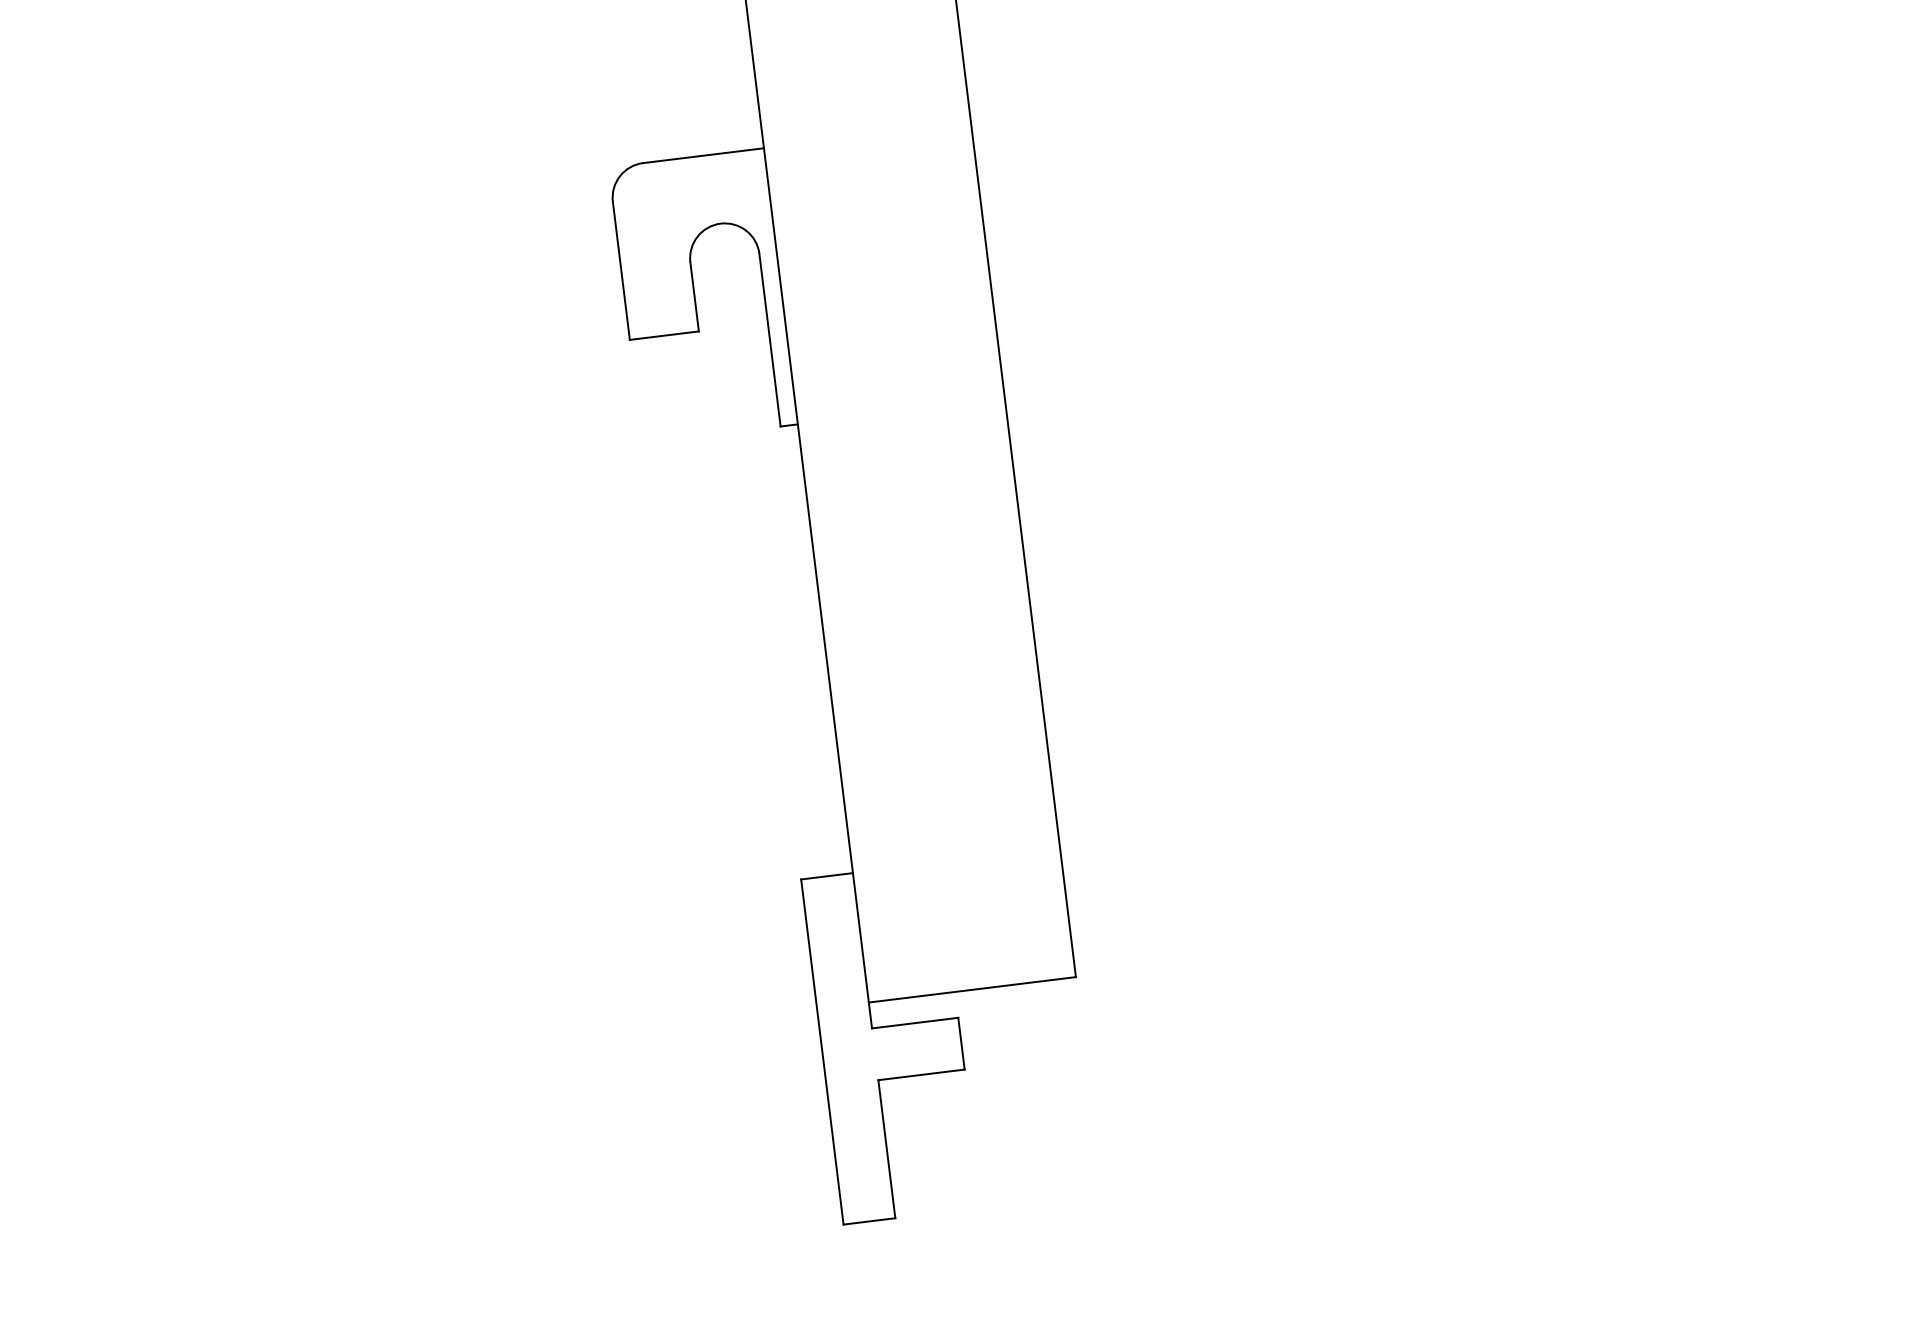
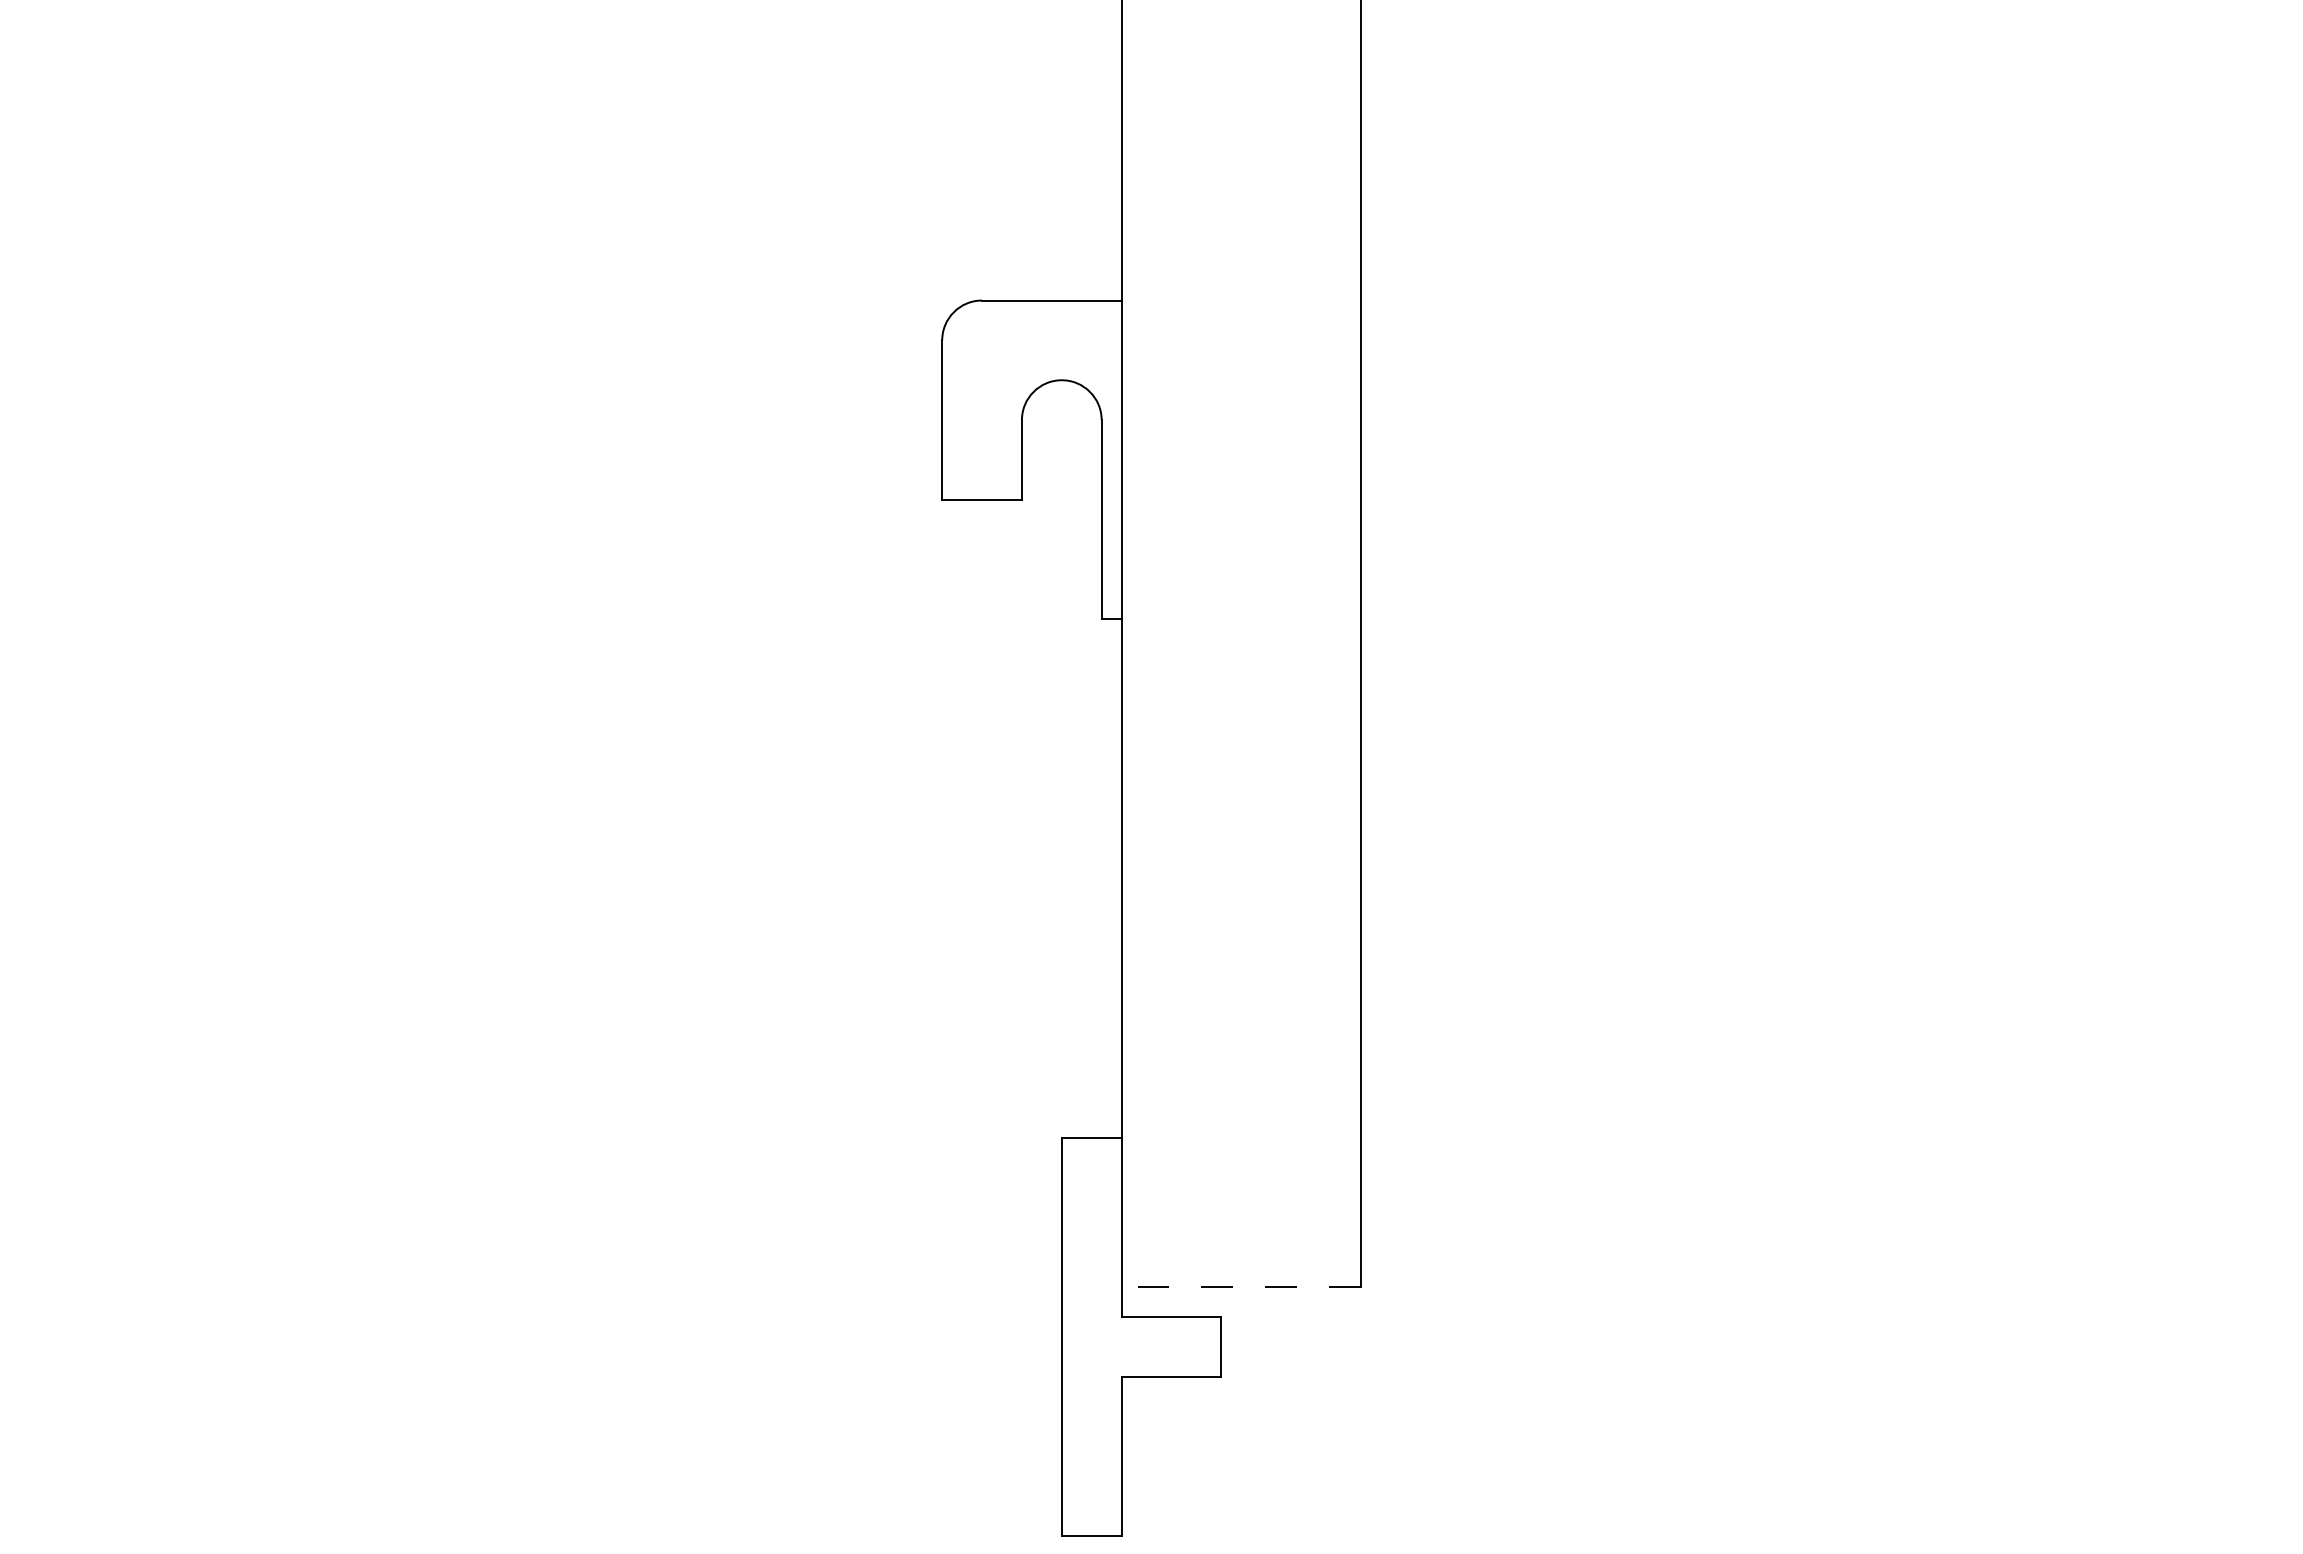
line: (972, 990) -> (1241, 1287), solid -> dashed

